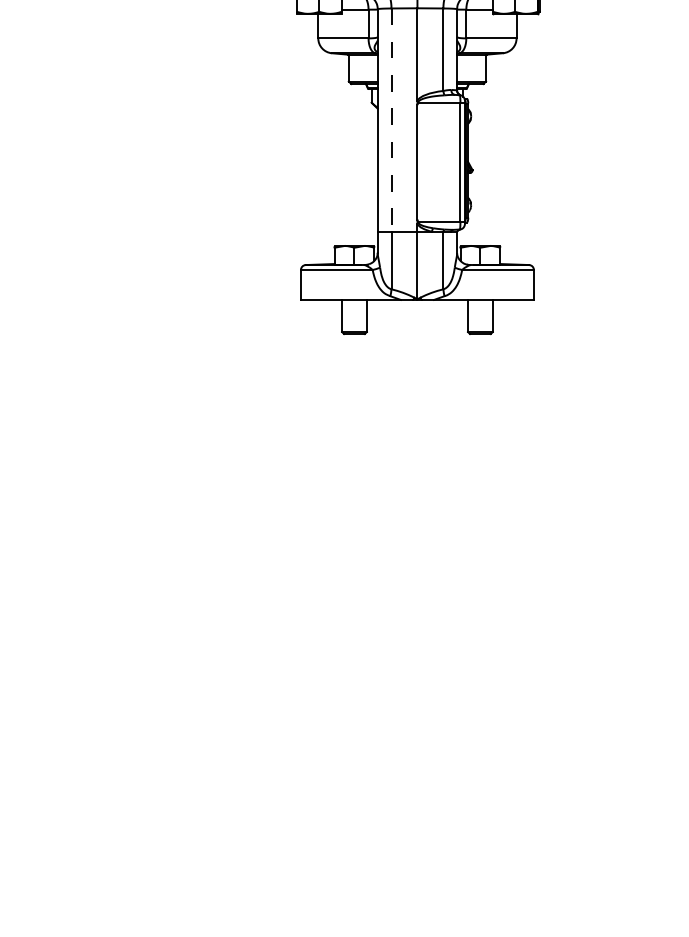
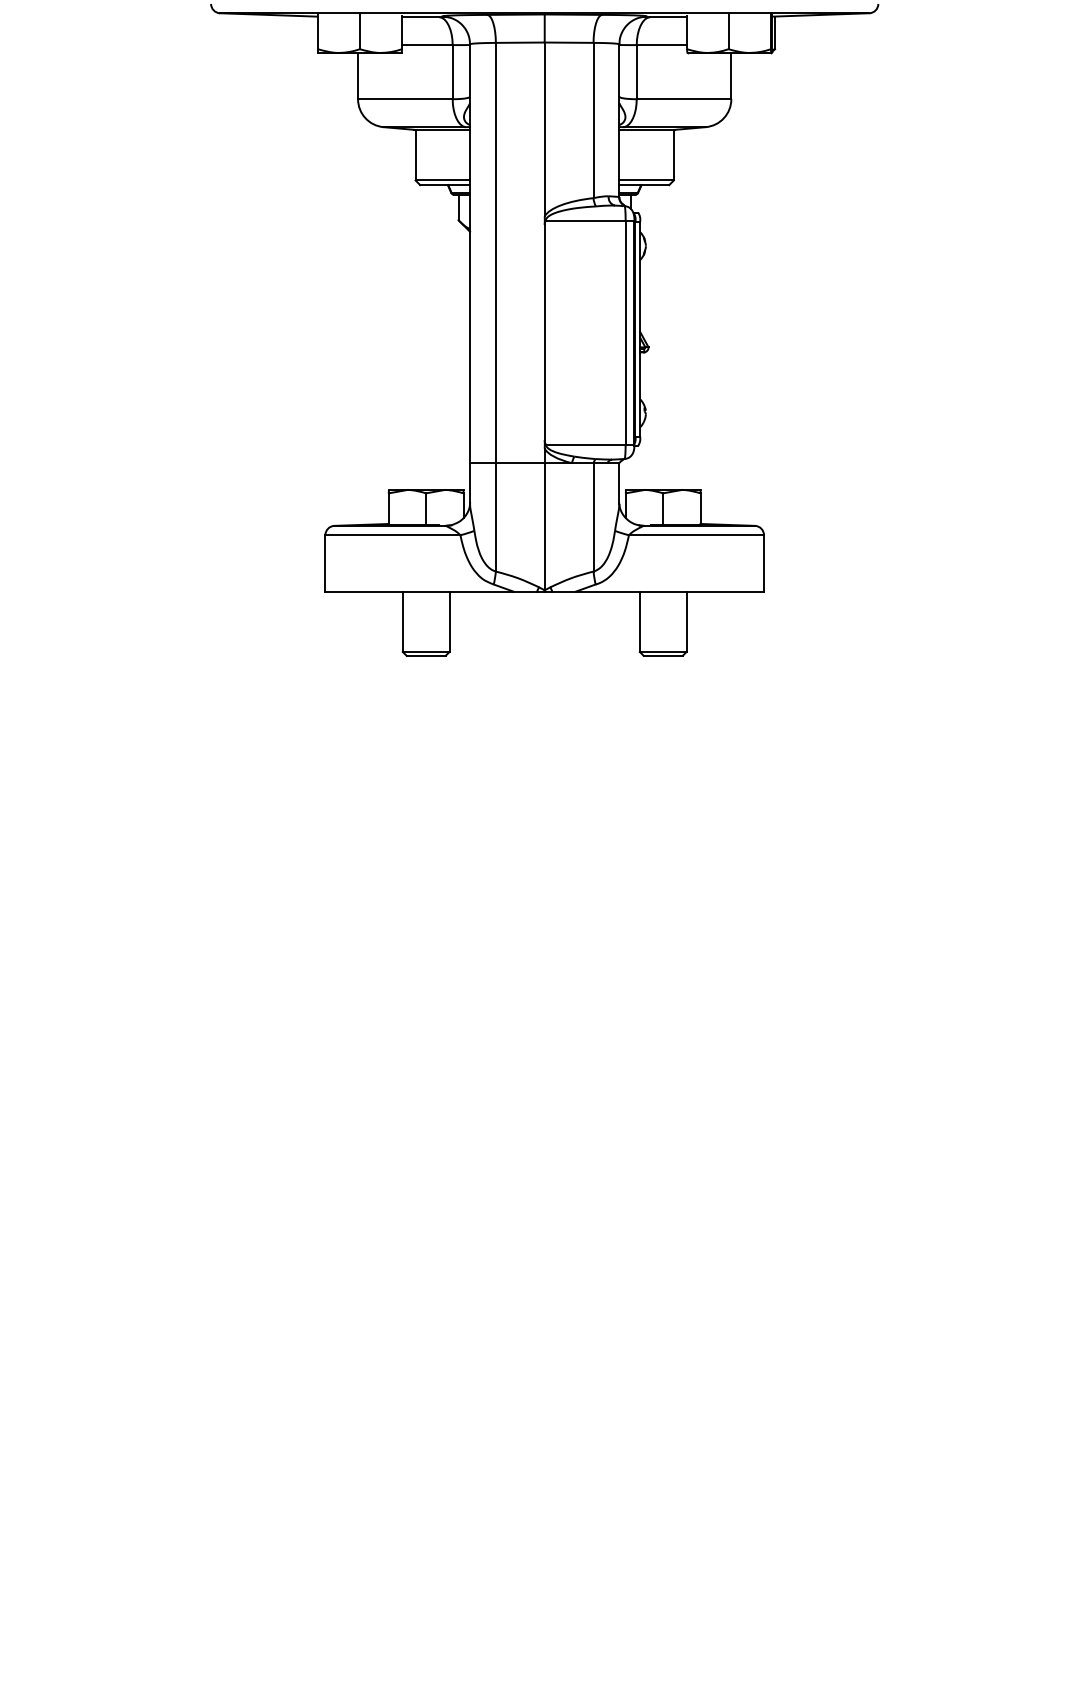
line: (391, 120) -> (495, 253), dashed -> solid

